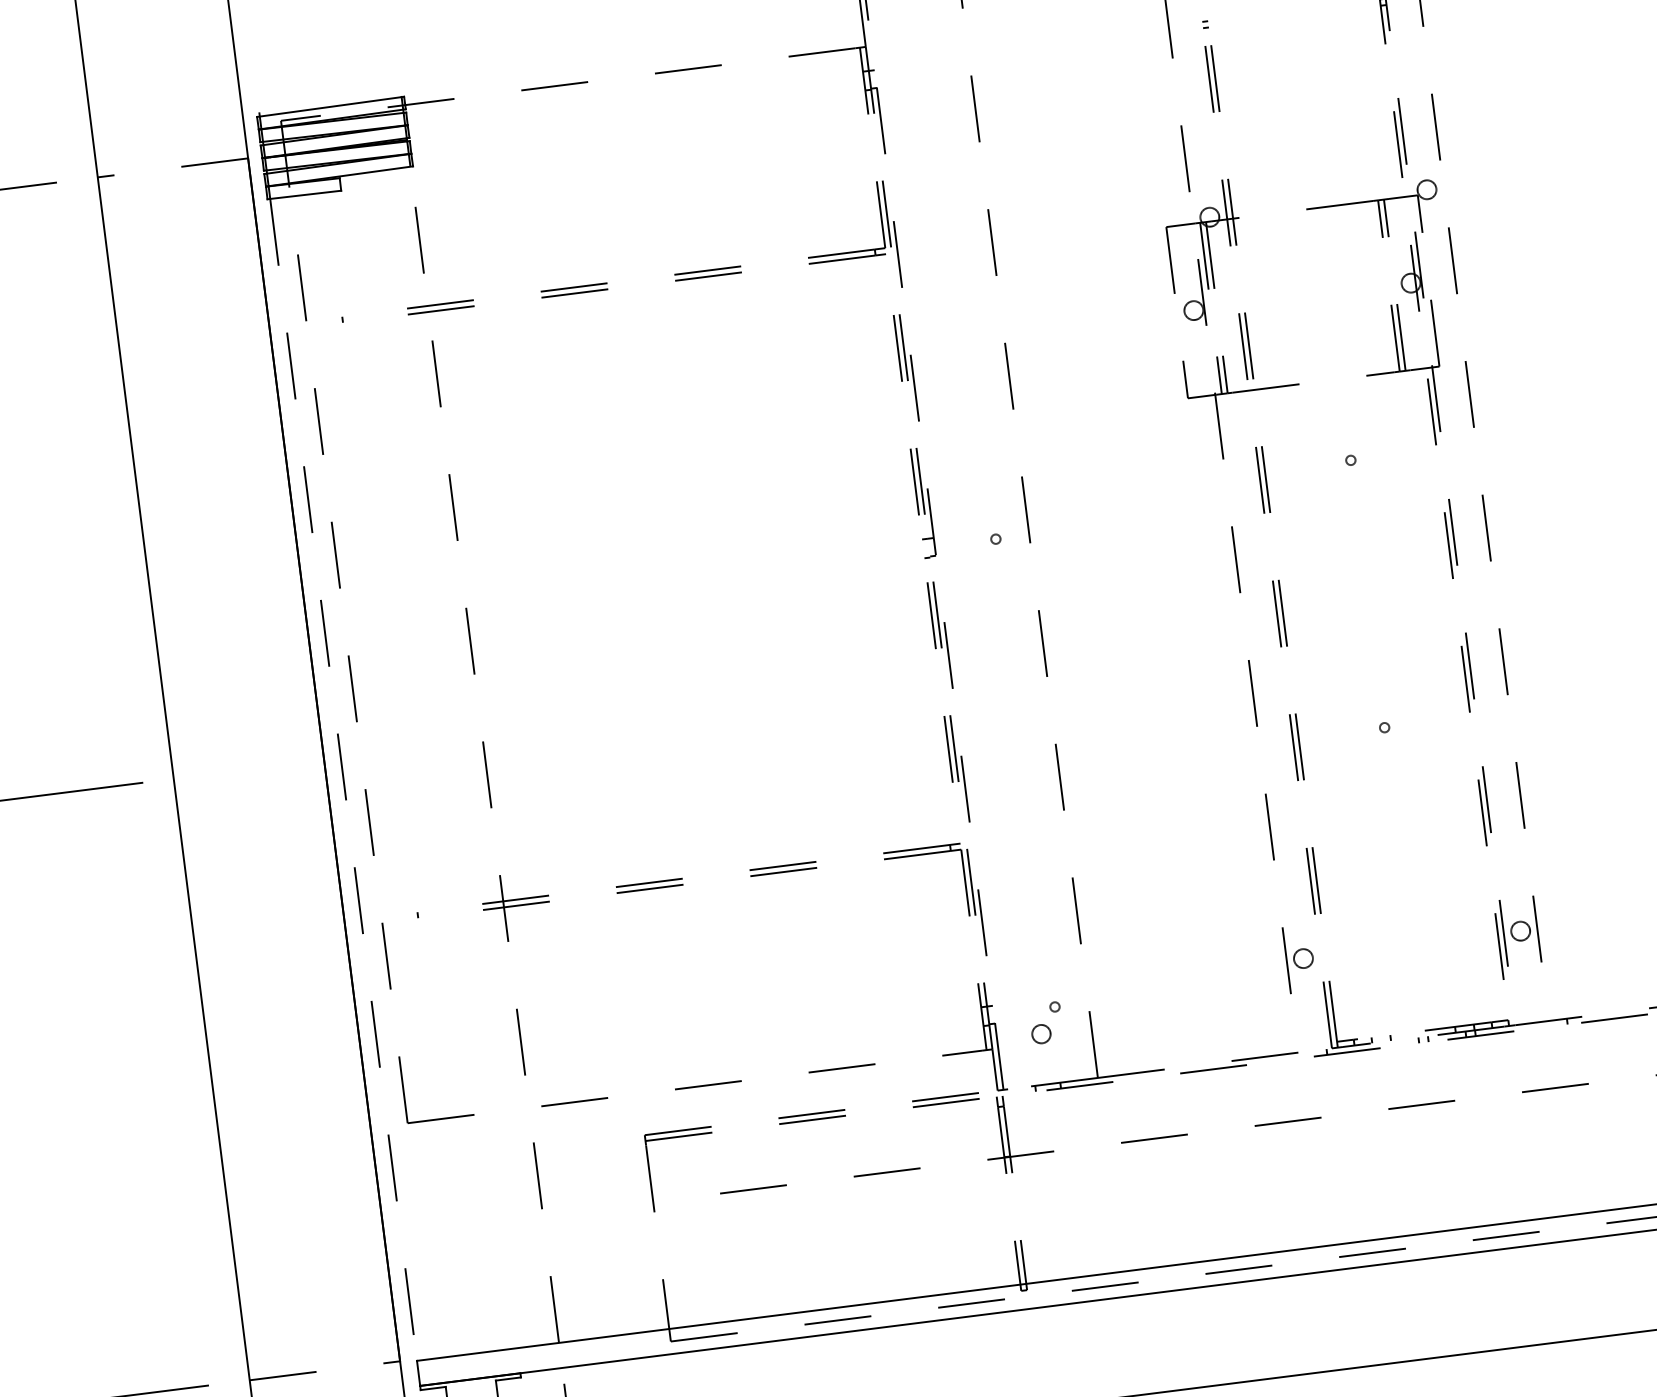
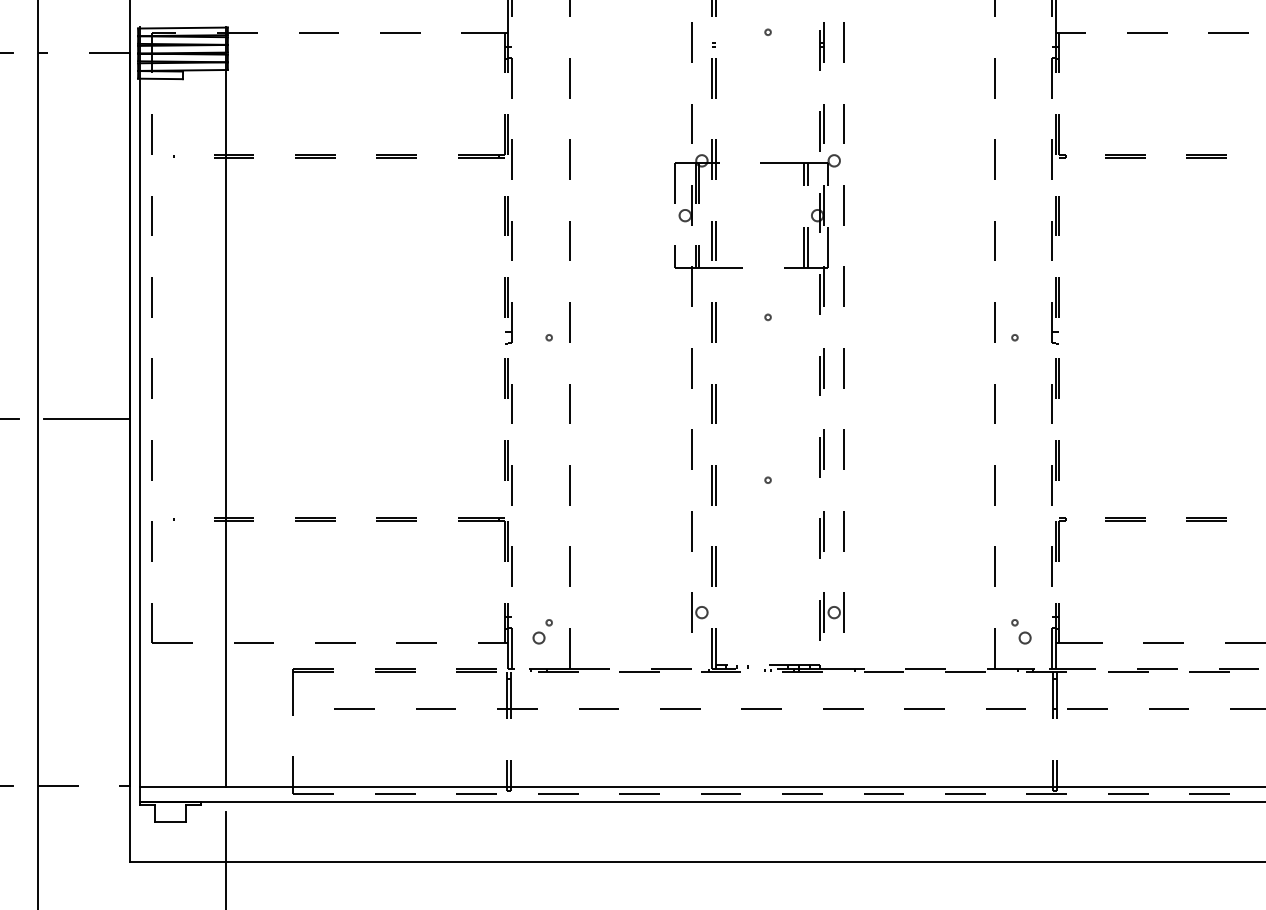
line: (484, 753) -> (226, 427), dashed -> solid
line: (253, 769) -> (86, 419), added
line: (343, 779) -> (139, 432), dashed -> solid

